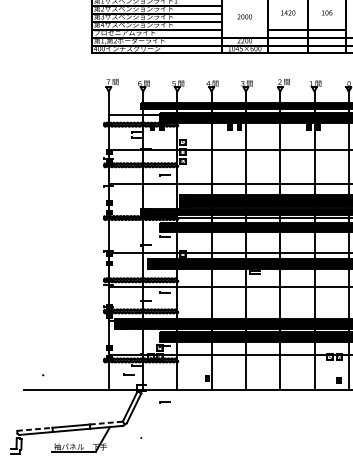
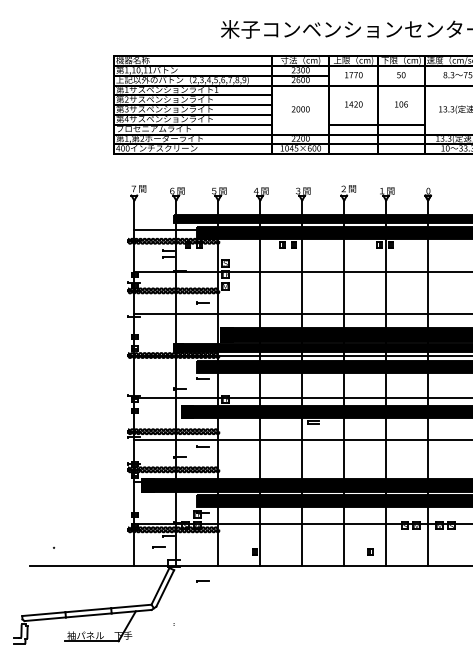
part: (339, 380) -> (370, 551), moved
line: (106, 423) -> (131, 606), dashed -> solid
line: (34, 429) -> (43, 614), dashed -> solid

